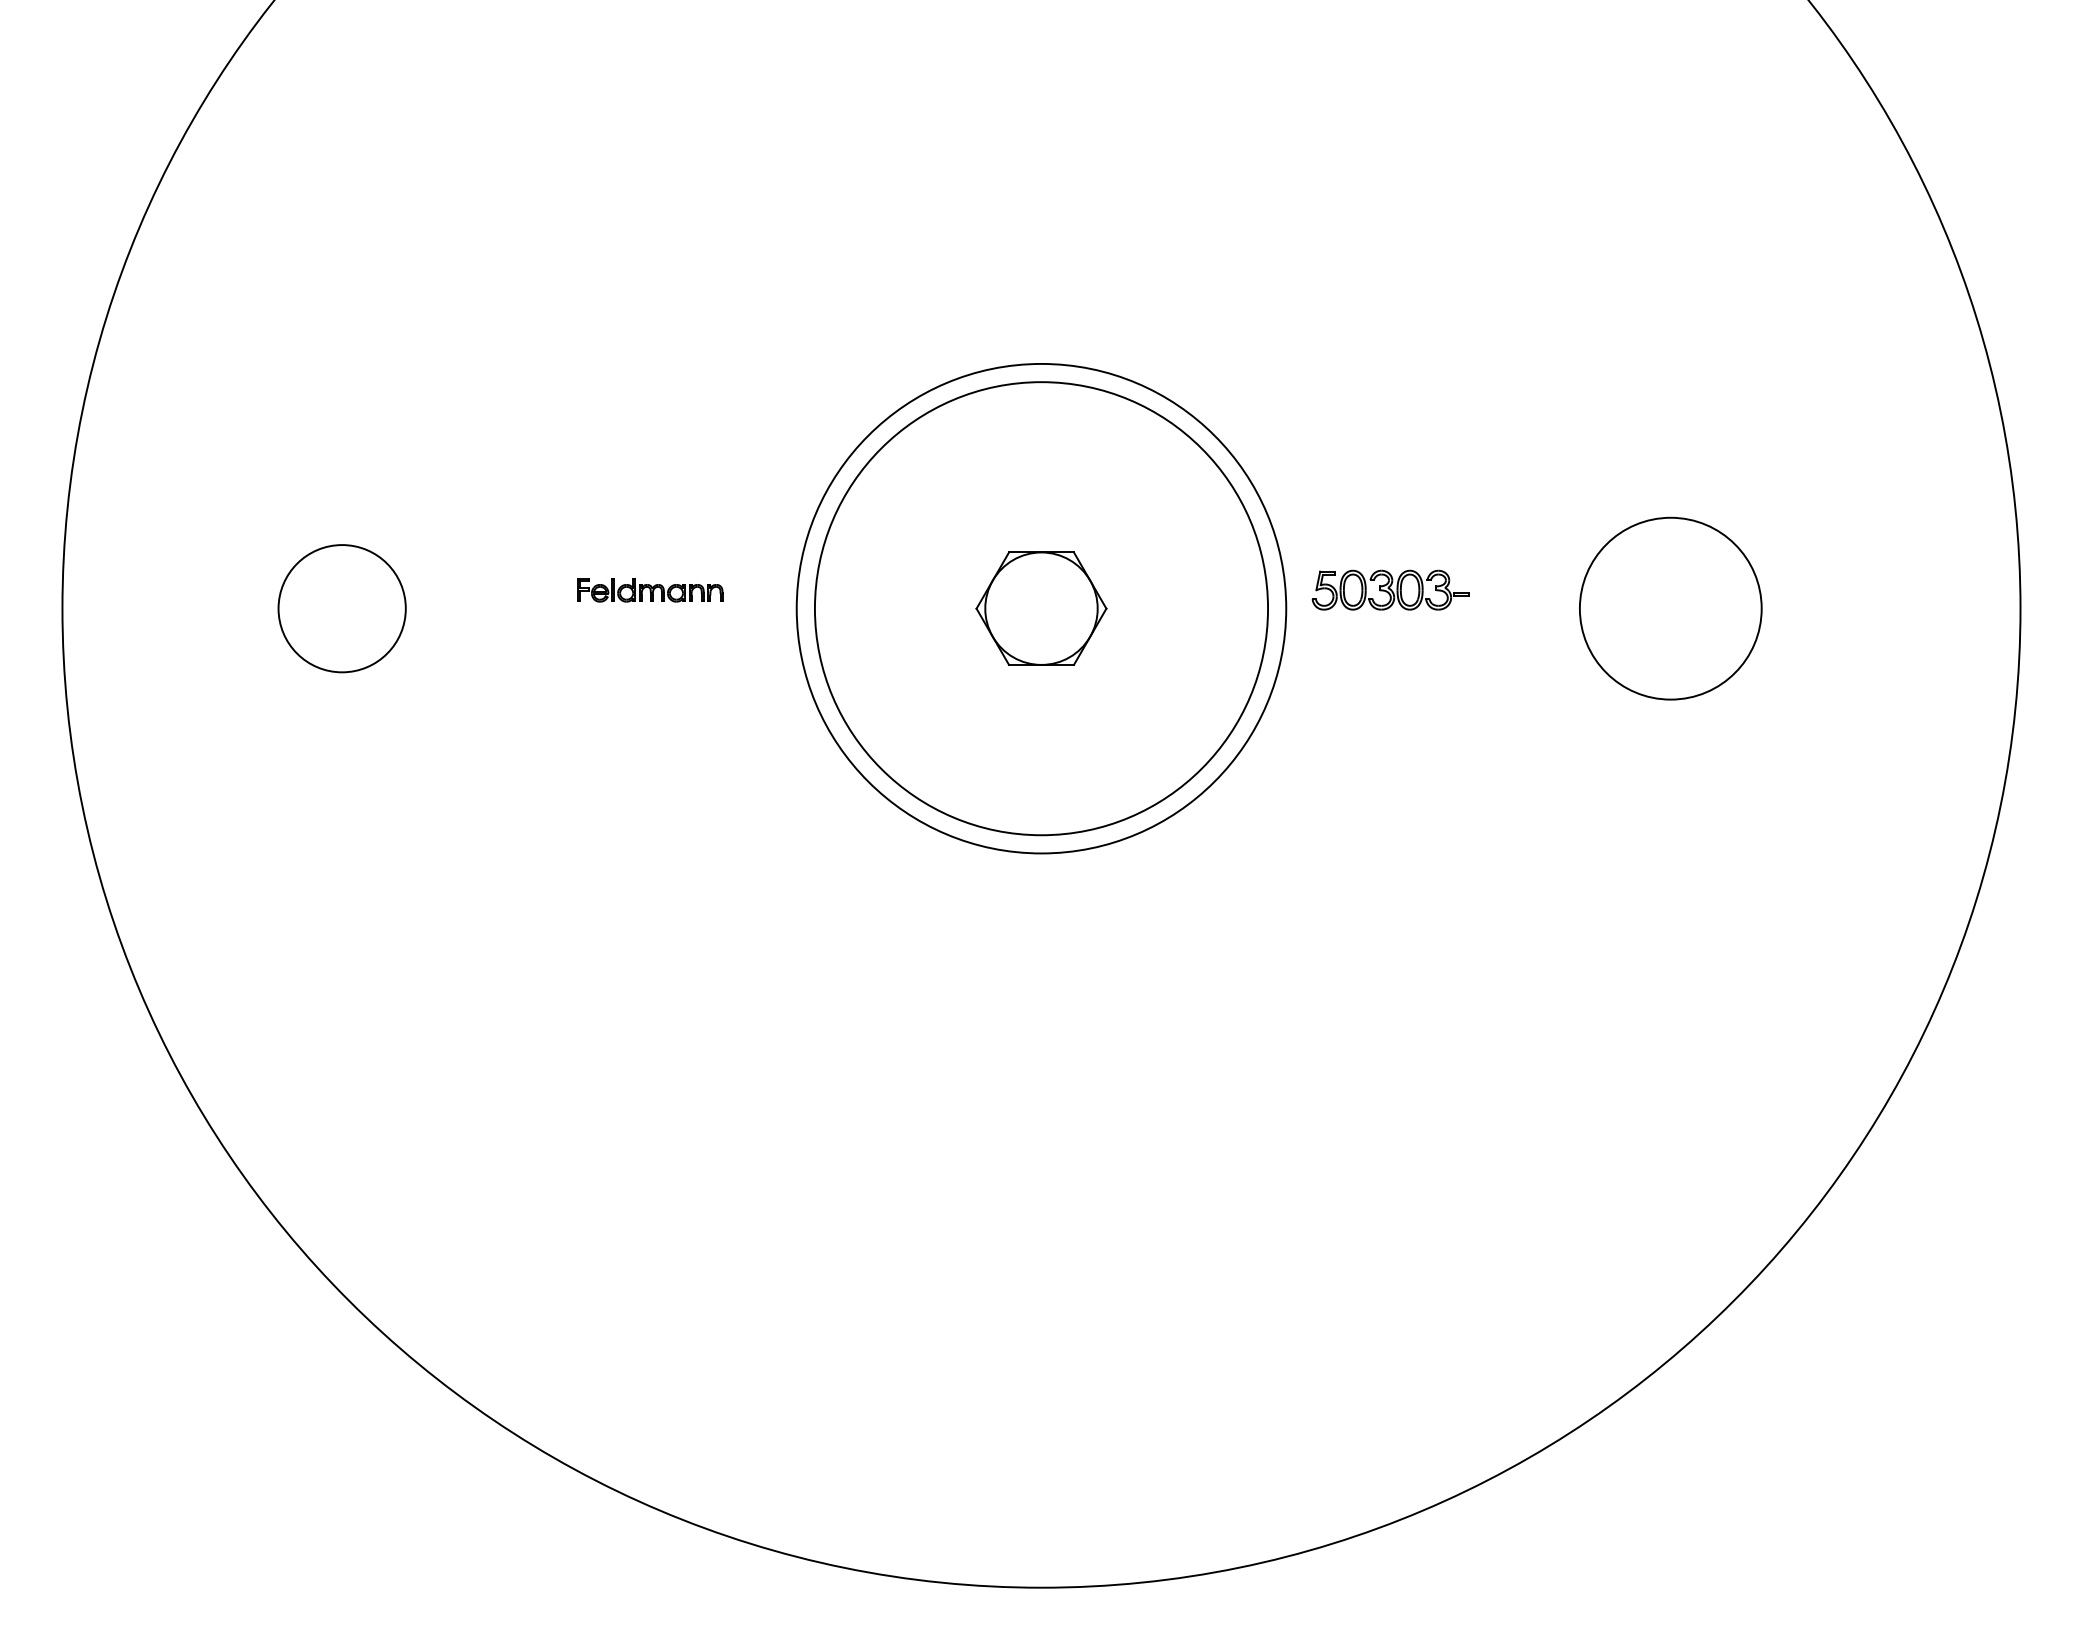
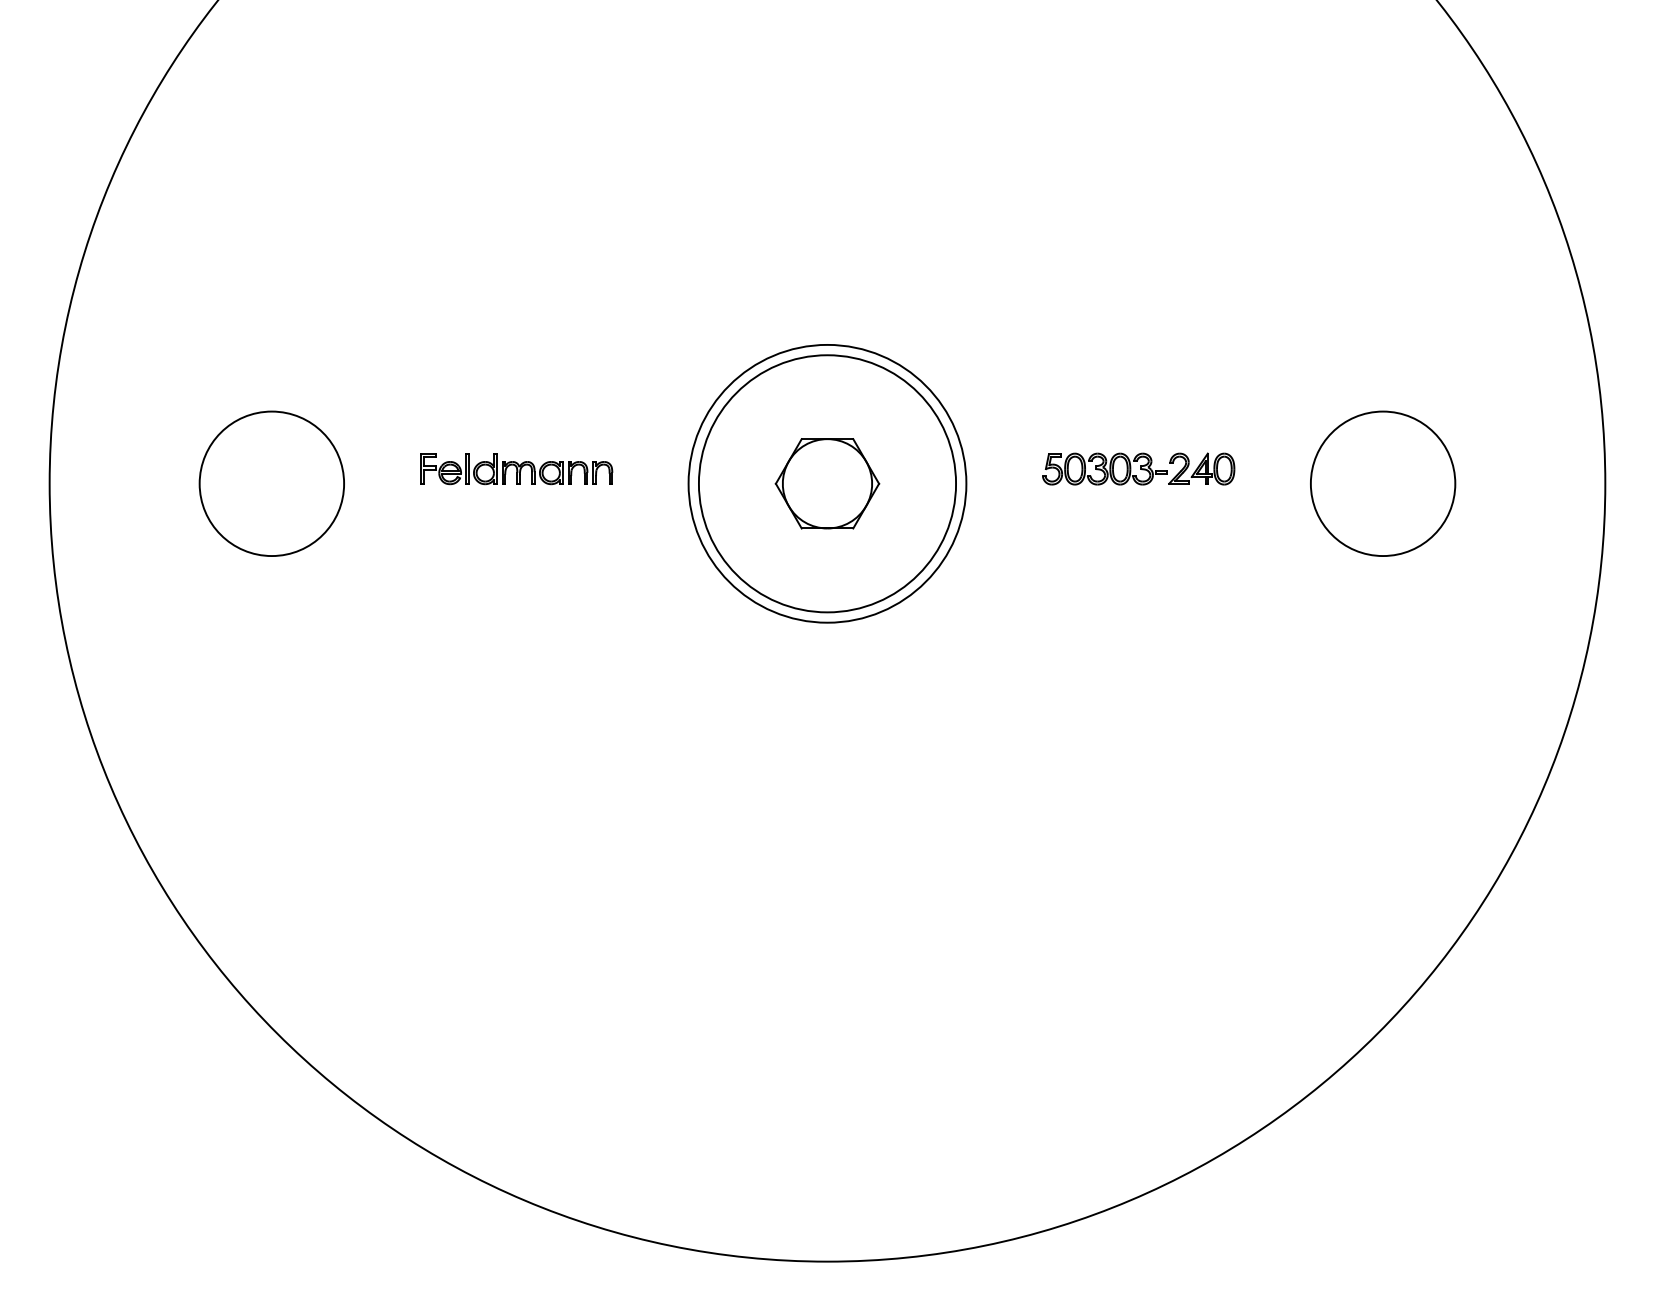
part: (1512, 589) -> (1201, 468), added
part: (650, 590) -> (516, 469), size x1.67
circle: (342, 608) -> (272, 483), size x1.43
circle: (1041, 608) -> (827, 483), size x0.71
circle: (1041, 608) -> (827, 483), size x0.71
circle: (1670, 608) -> (1382, 483), moved

